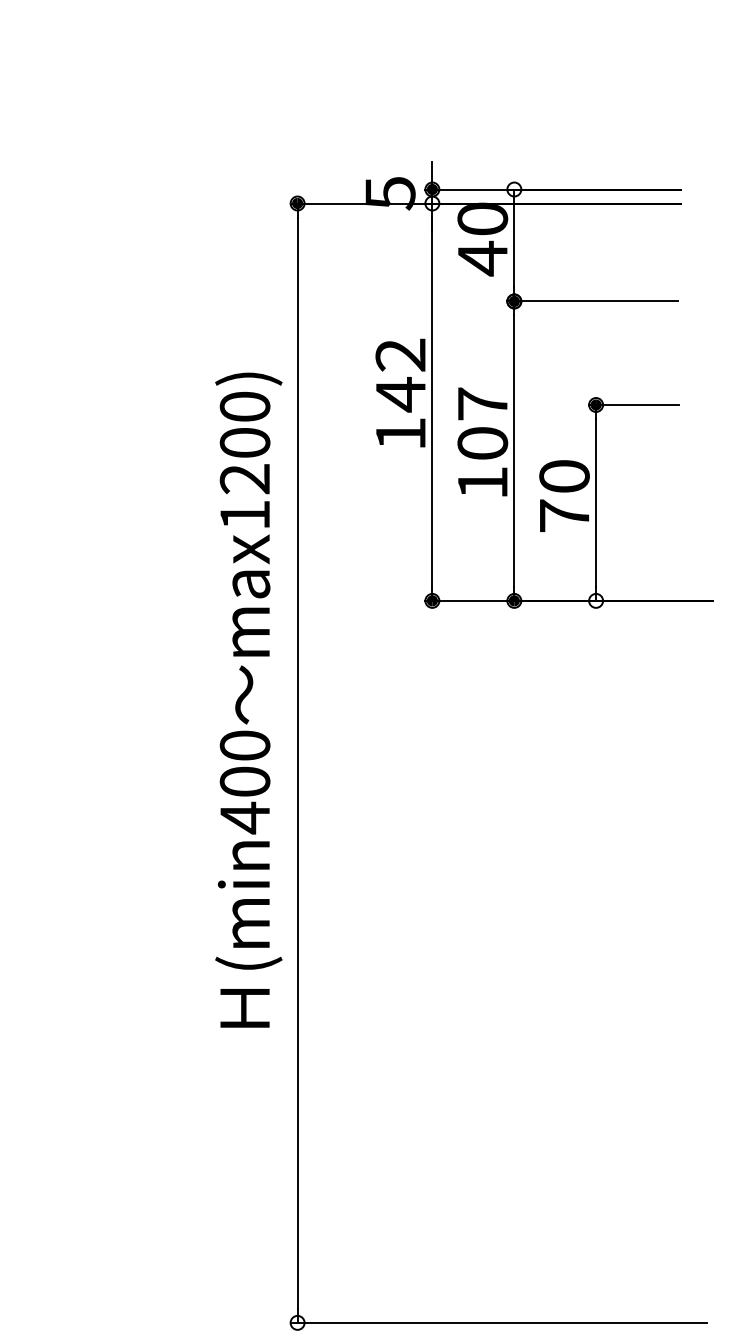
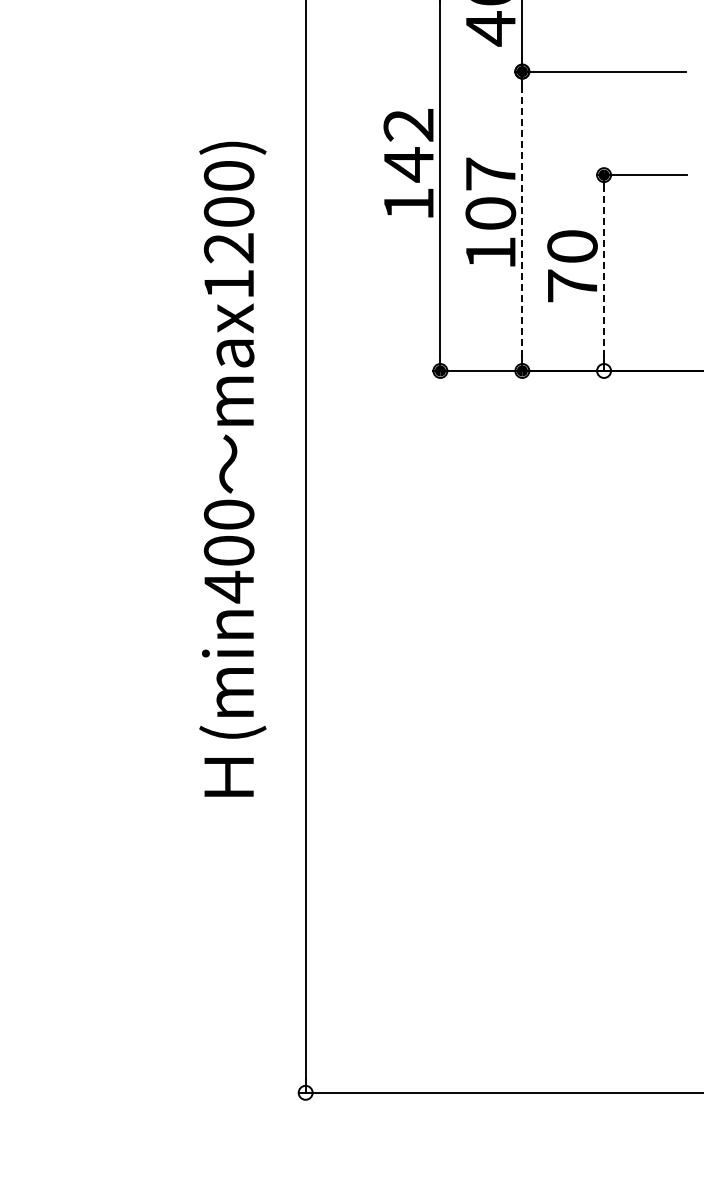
line: (514, 451) -> (522, 221), solid -> dashed
line: (596, 502) -> (604, 272), solid -> dashed
text: (248, 699) -> (232, 468), moved

